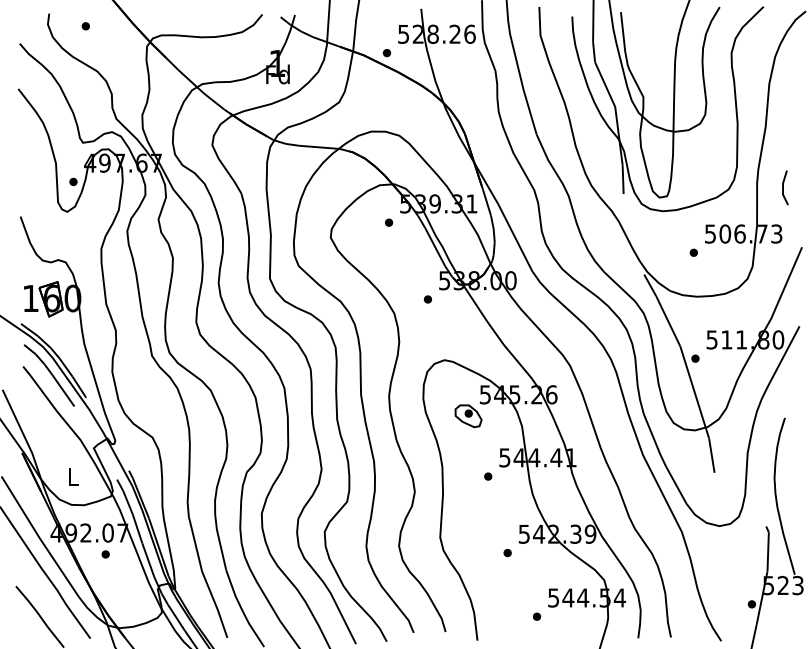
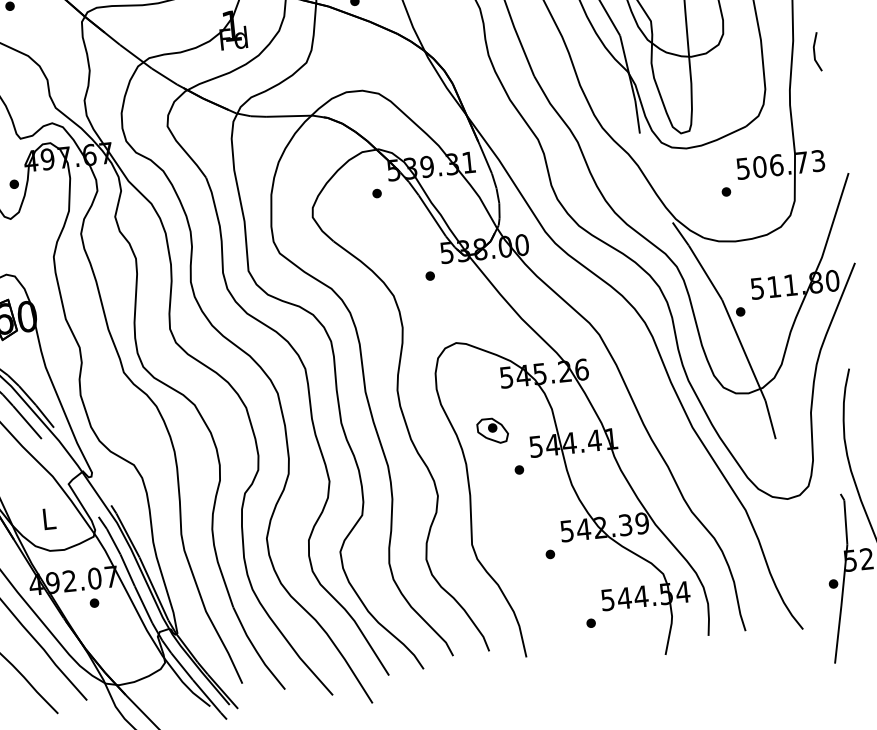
line: (783, 187) -> (814, 51), moved
part: (468, 416) -> (492, 431), moved

